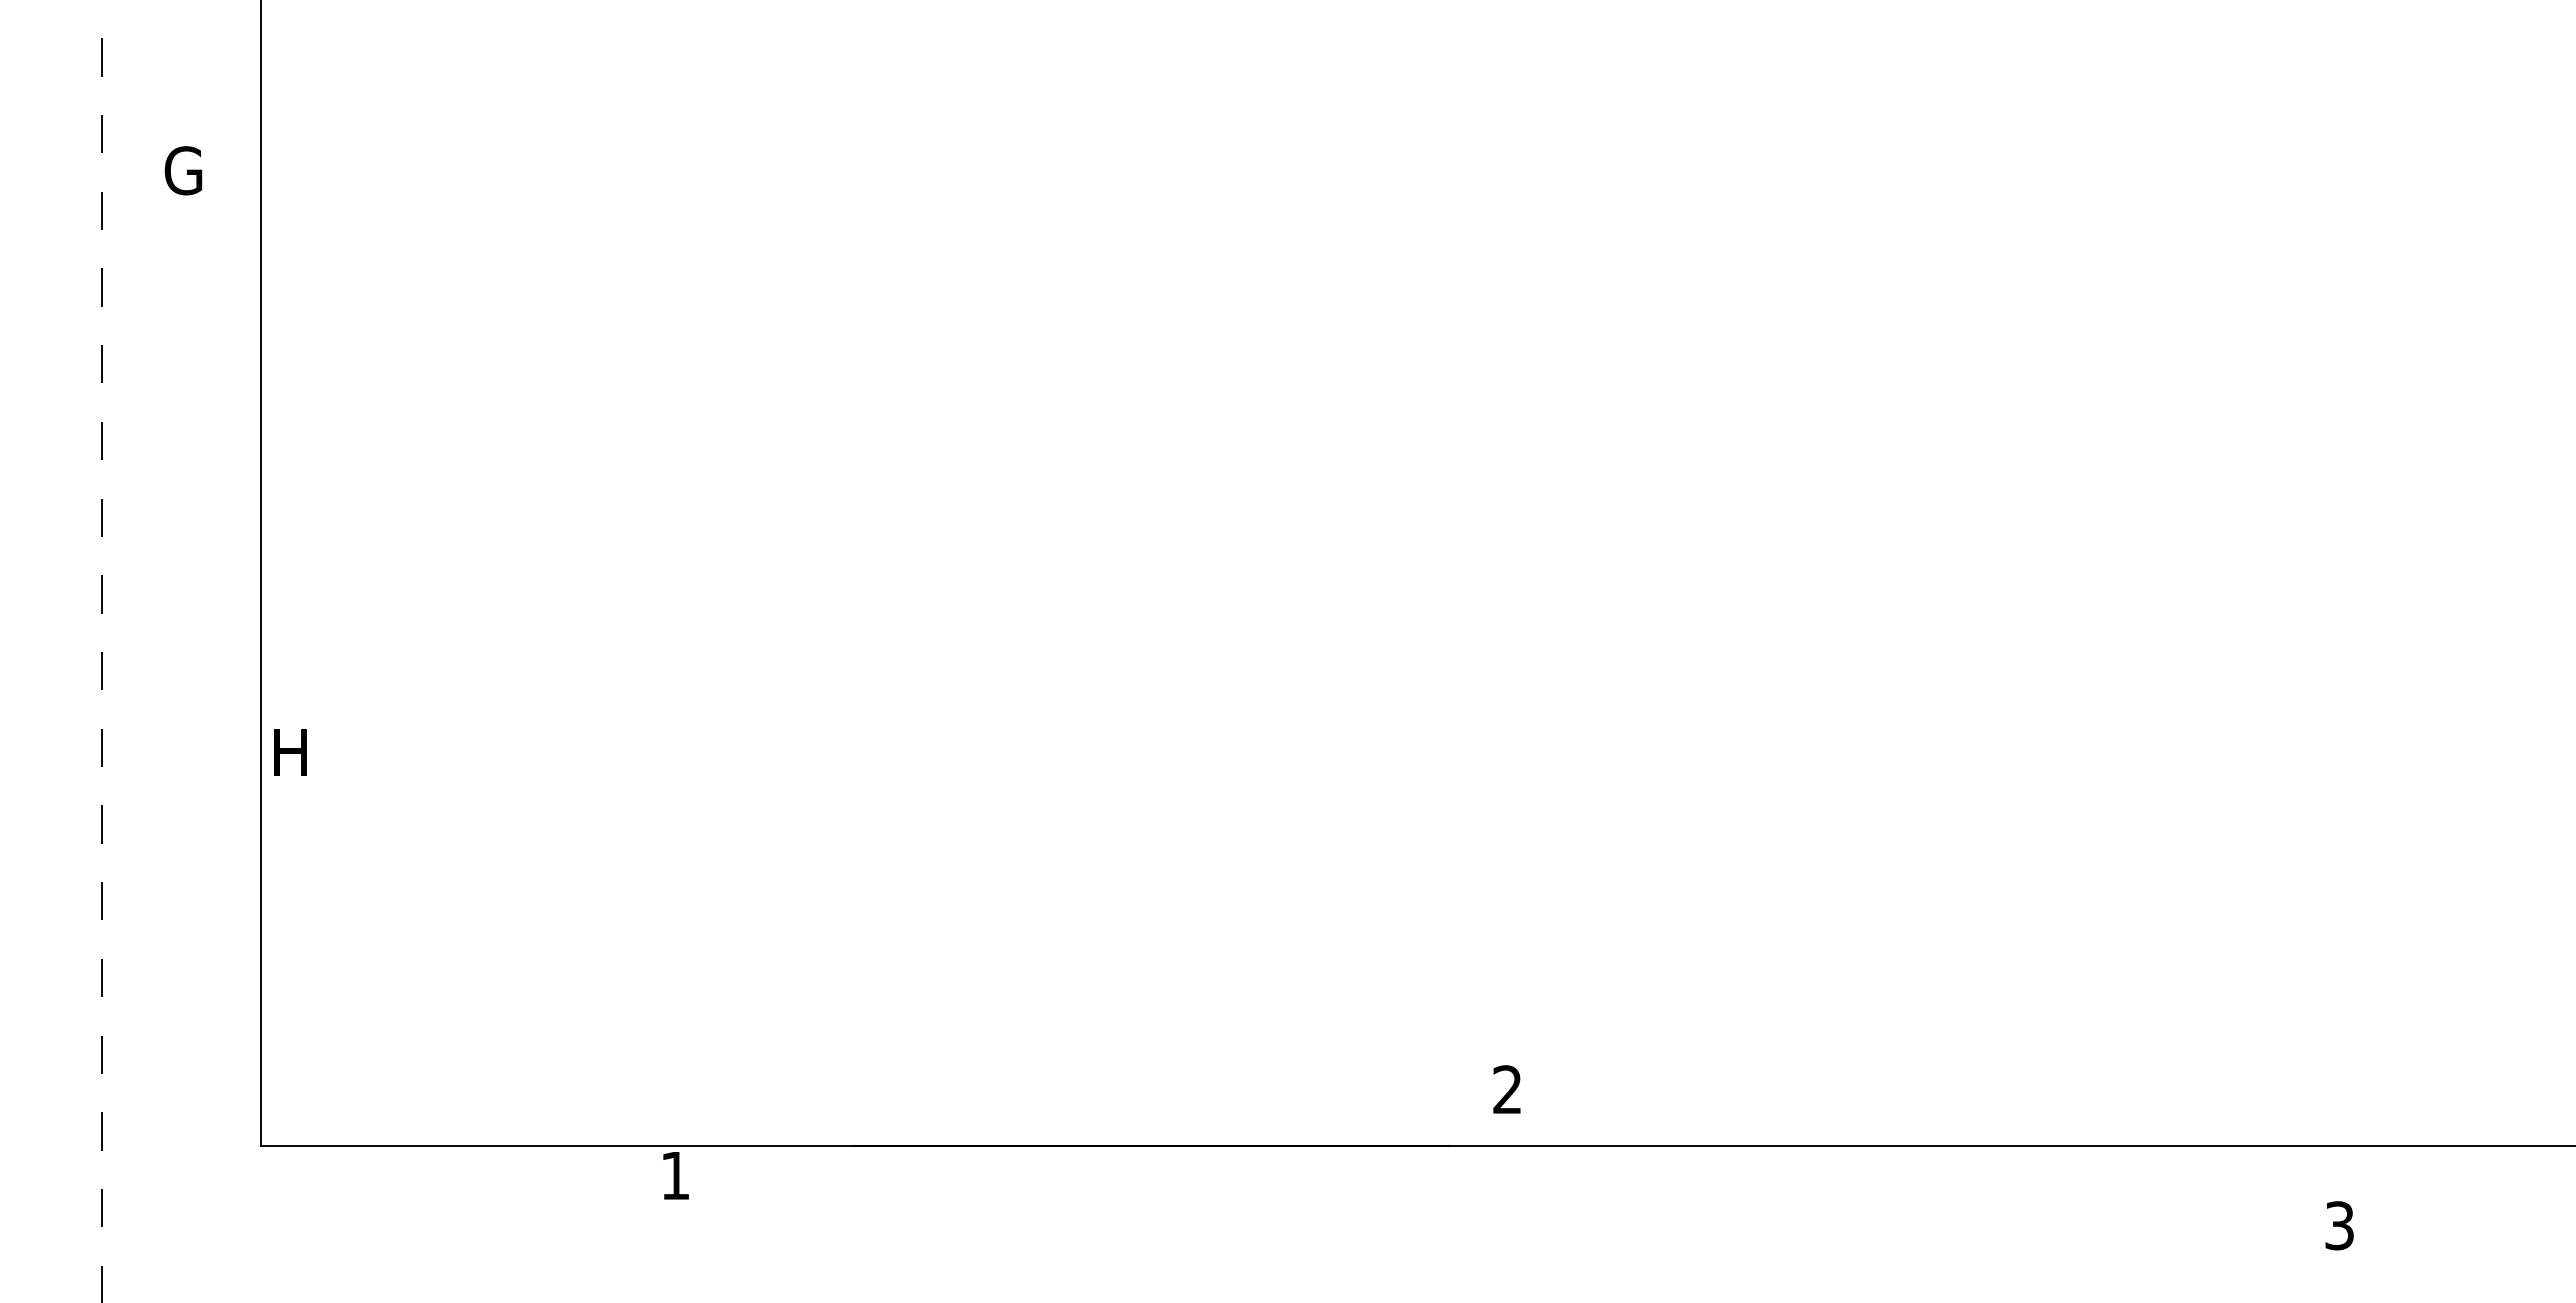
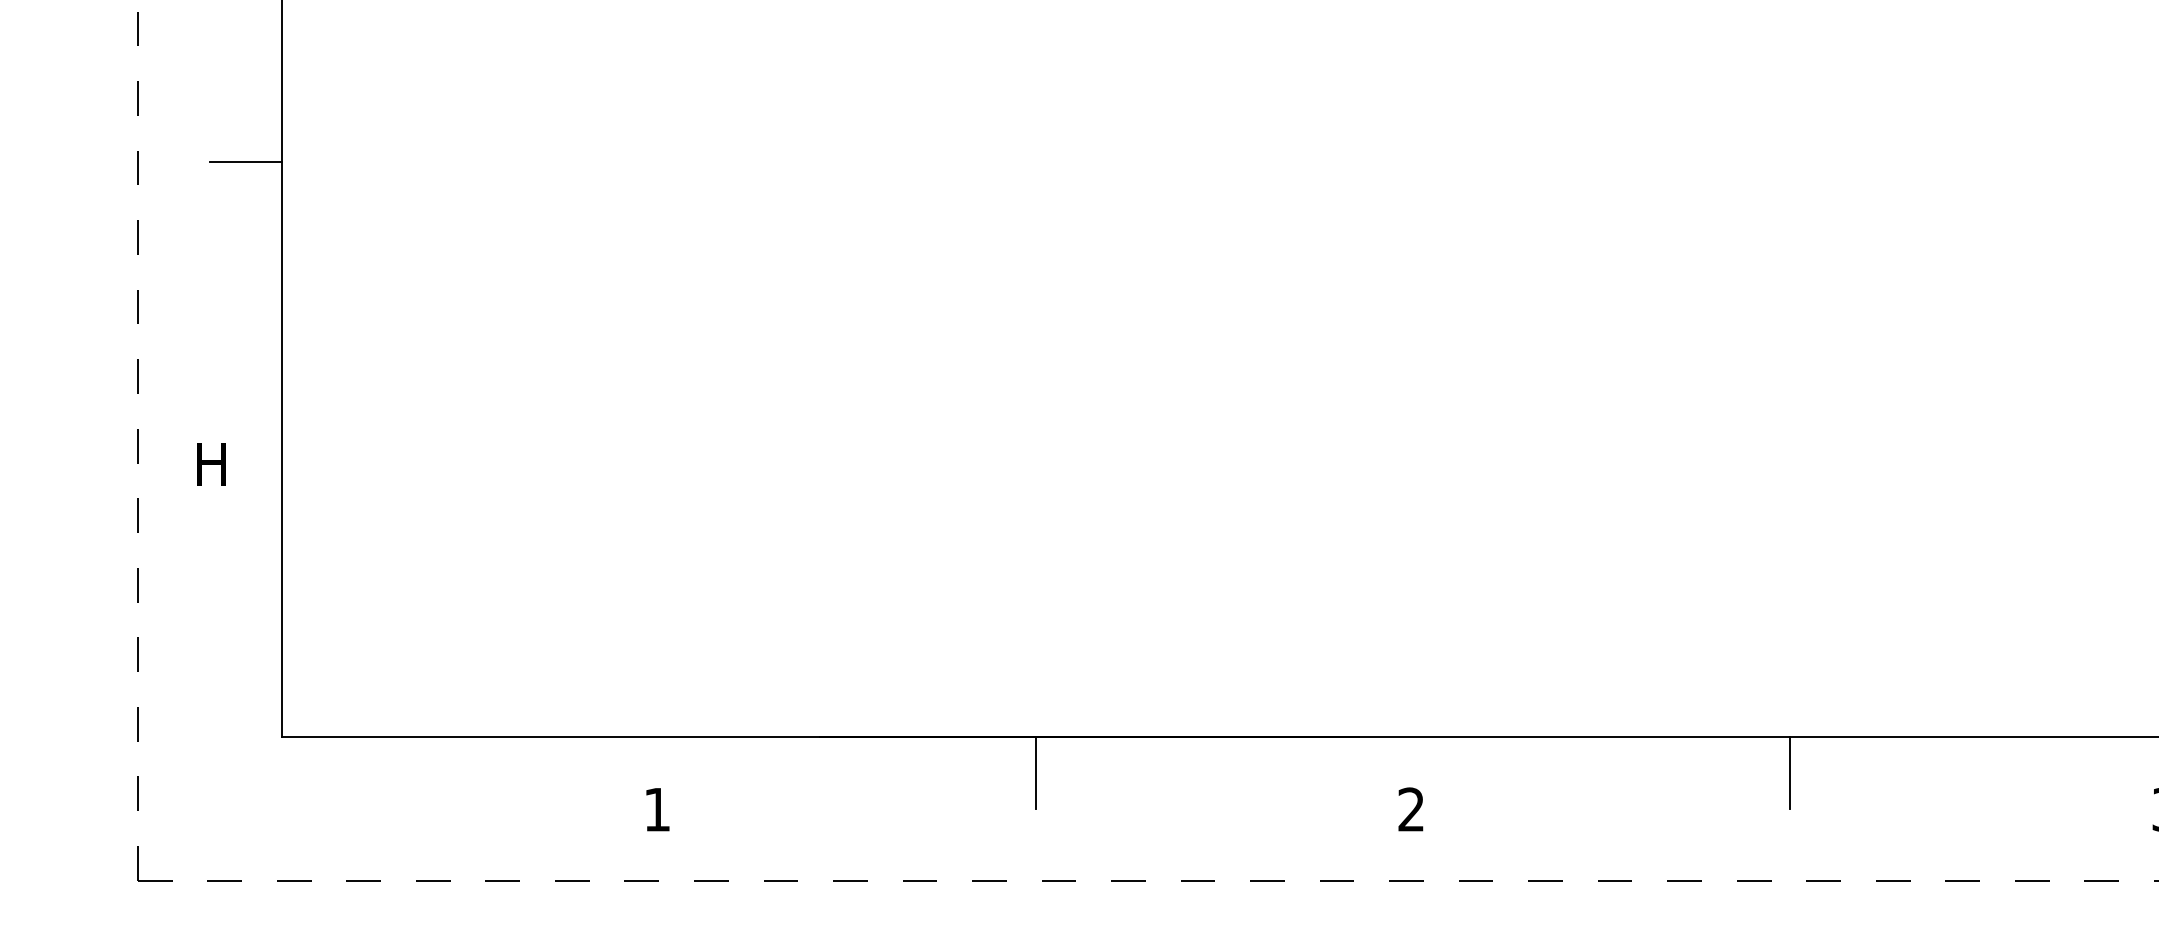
line: (220, 511) -> (245, 162), added
text: (290, 752) -> (211, 464), moved
text: (1506, 1089) -> (1410, 809), moved
text: (675, 1175) -> (657, 809), moved
line: (1092, 1184) -> (1035, 772), added
line: (1924, 1184) -> (1789, 772), added

